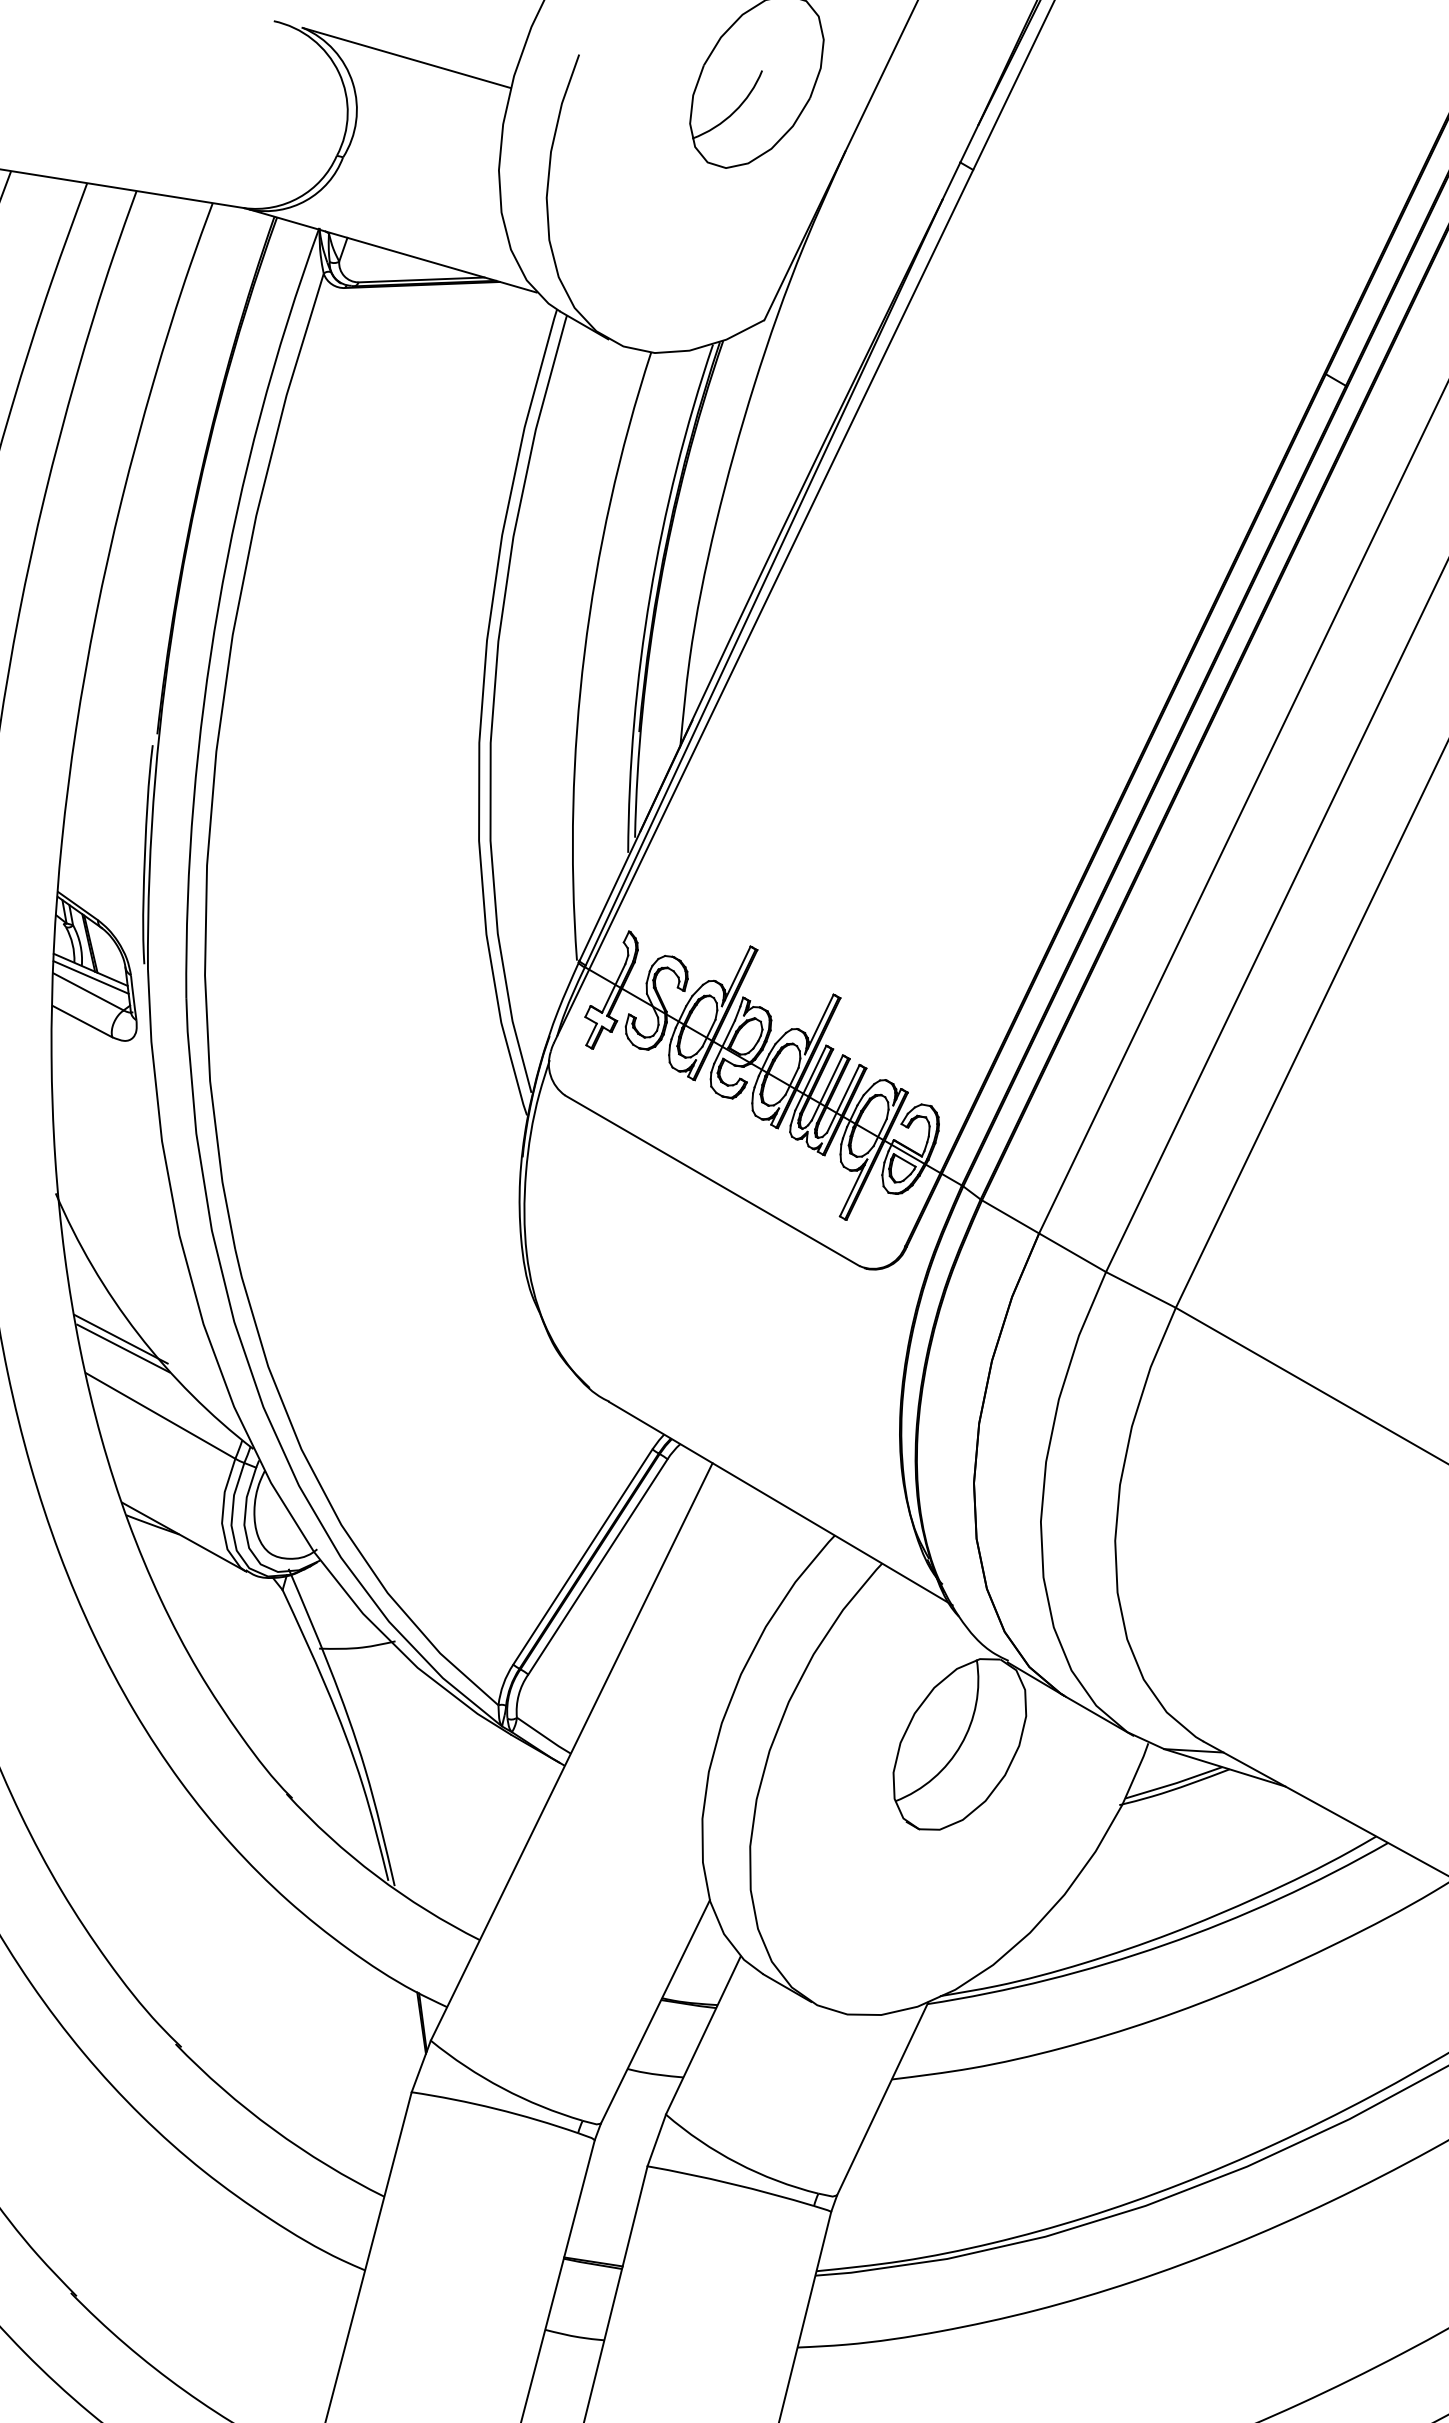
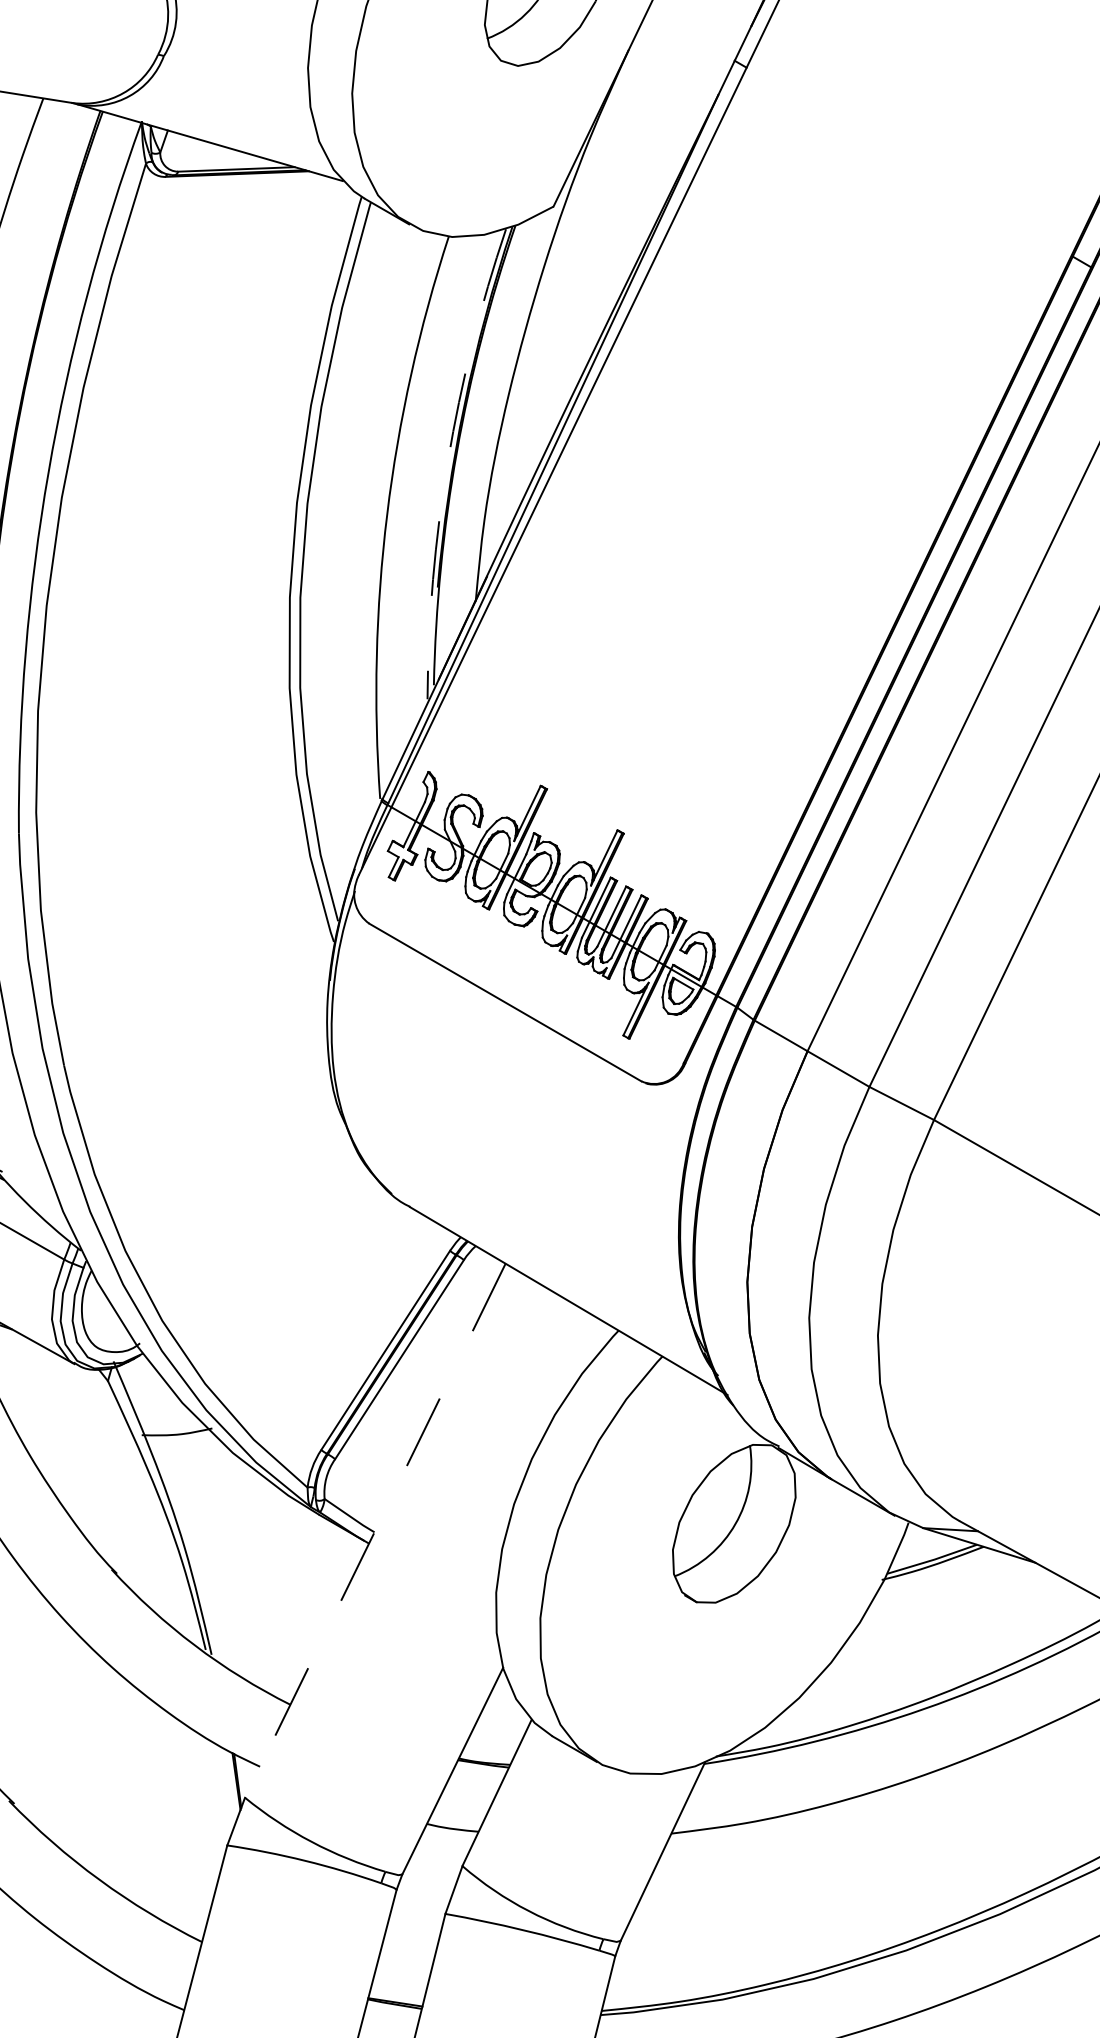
arc: (650, 595) -> (448, 461), solid -> dashed
line: (571, 1752) -> (375, 1531), solid -> dashed

